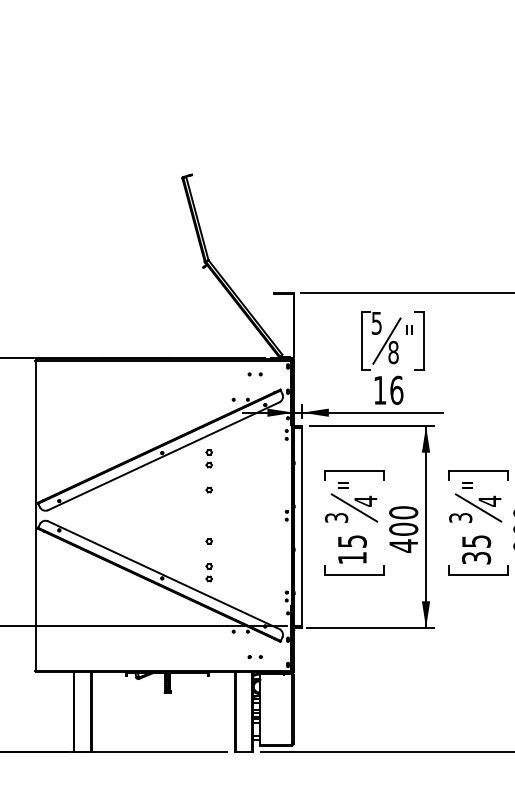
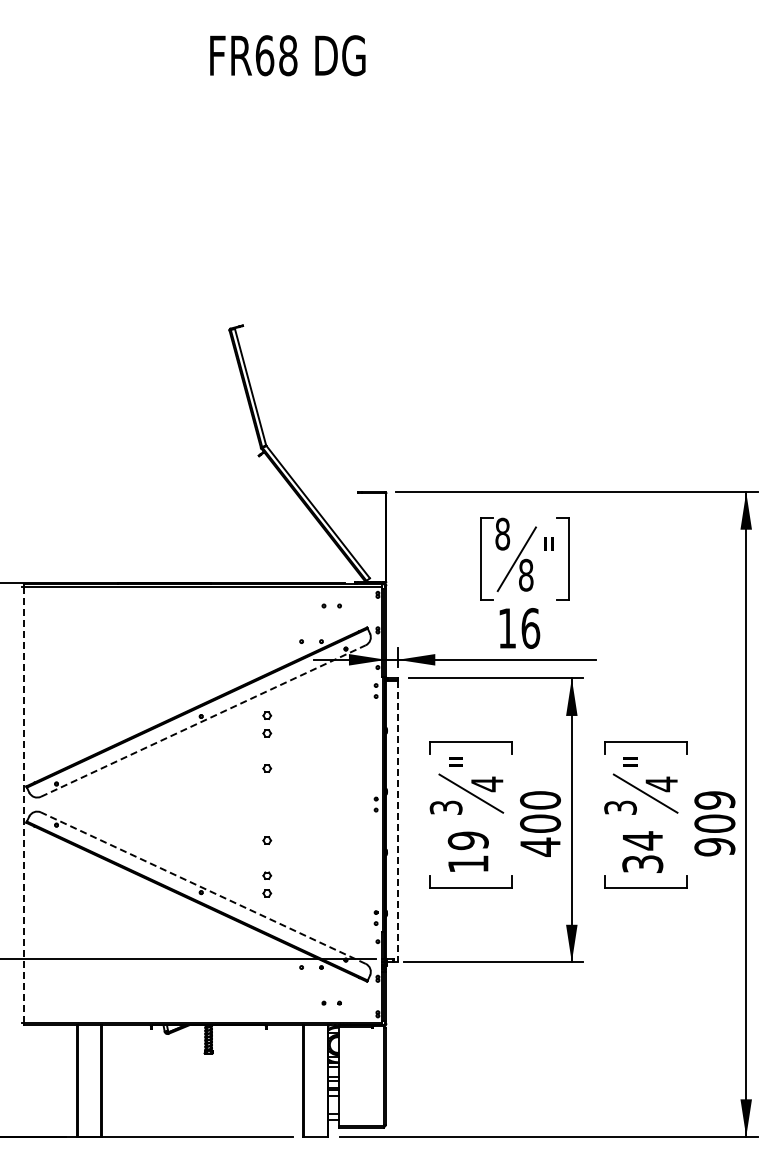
text: (376, 322) -> (502, 533), 5 -> 8
line: (163, 455) -> (203, 720), solid -> dashed
line: (35, 516) -> (23, 805), solid -> dashed
line: (301, 527) -> (397, 821), solid -> dashed
text: (351, 541) -> (467, 840), 15 -> 19
text: (477, 541) -> (643, 840), 35 -> 34
line: (163, 574) -> (202, 887), solid -> dashed

